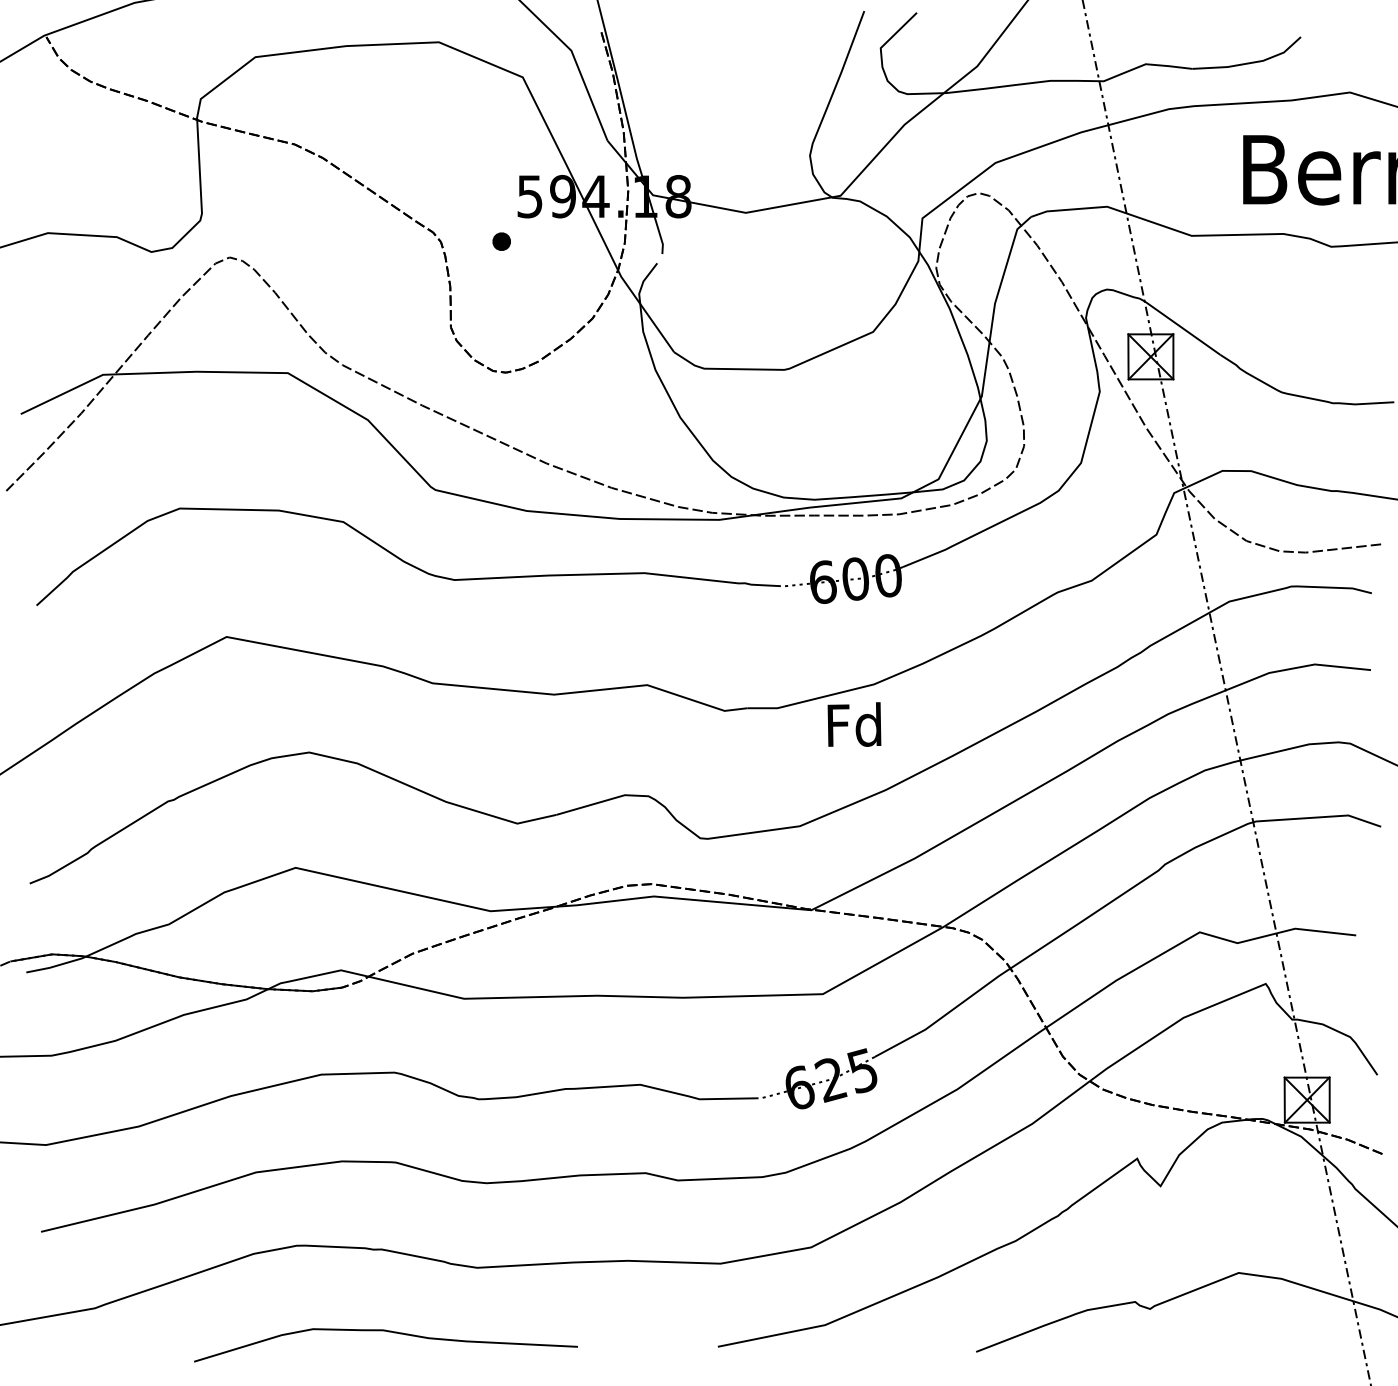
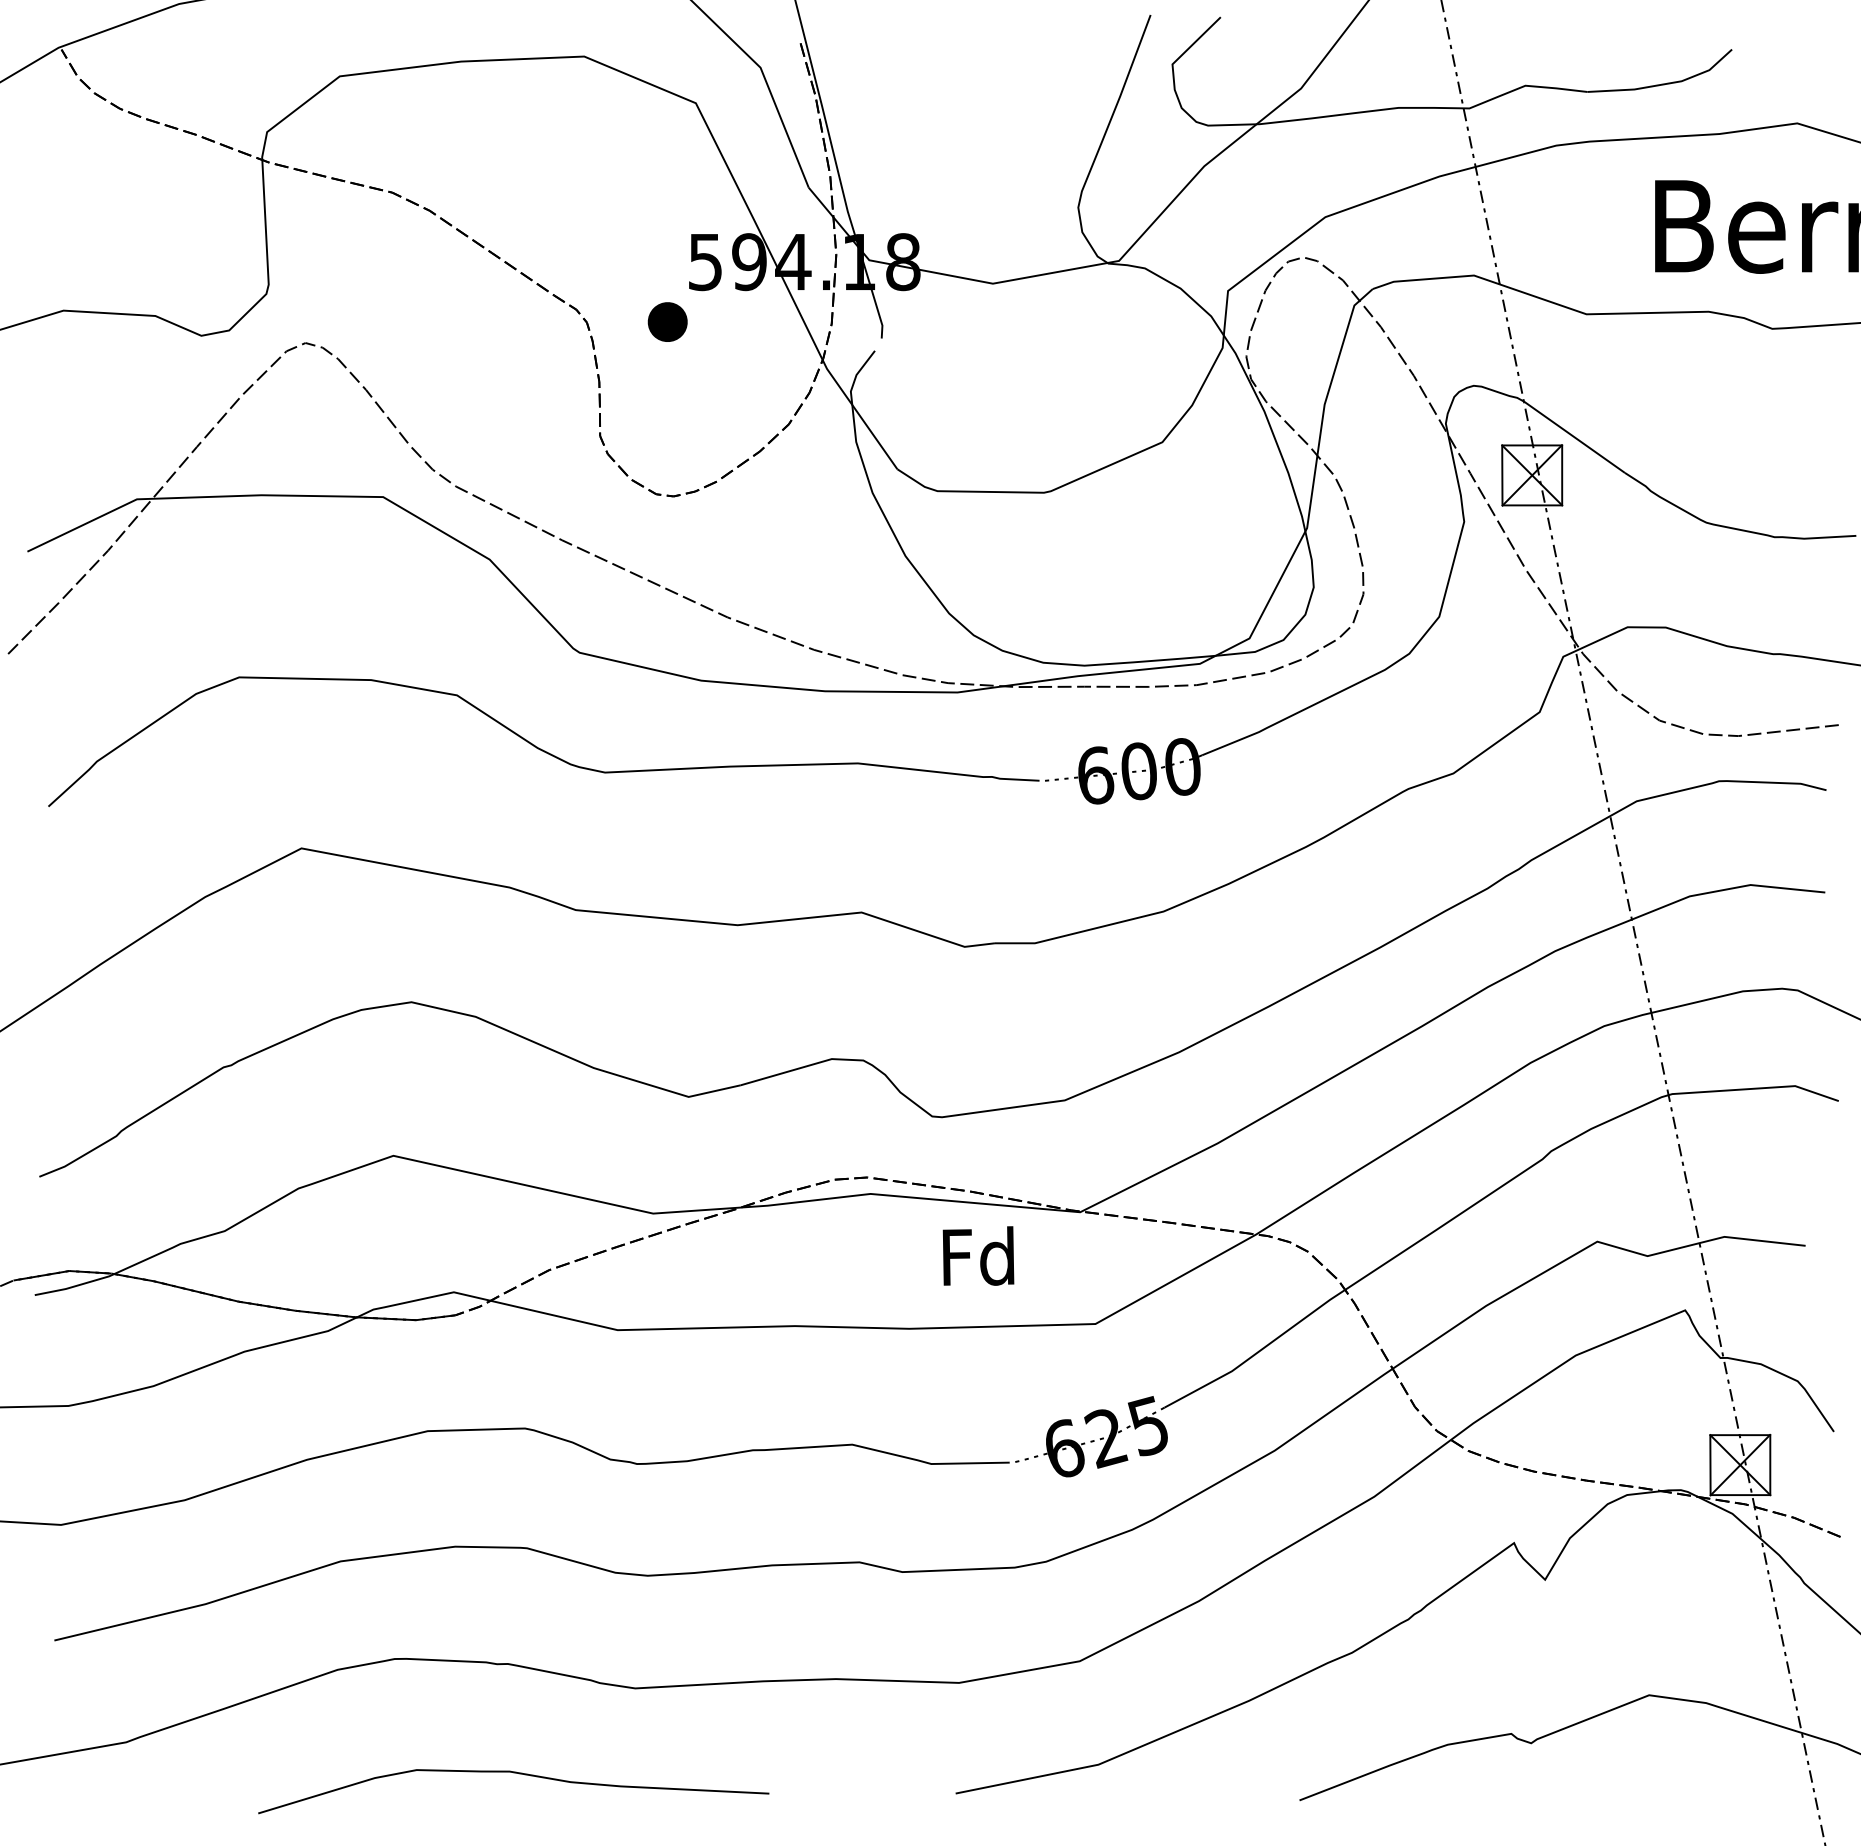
part: (501, 241) -> (667, 321), size x1.6
text: (854, 724) -> (978, 1255), moved

